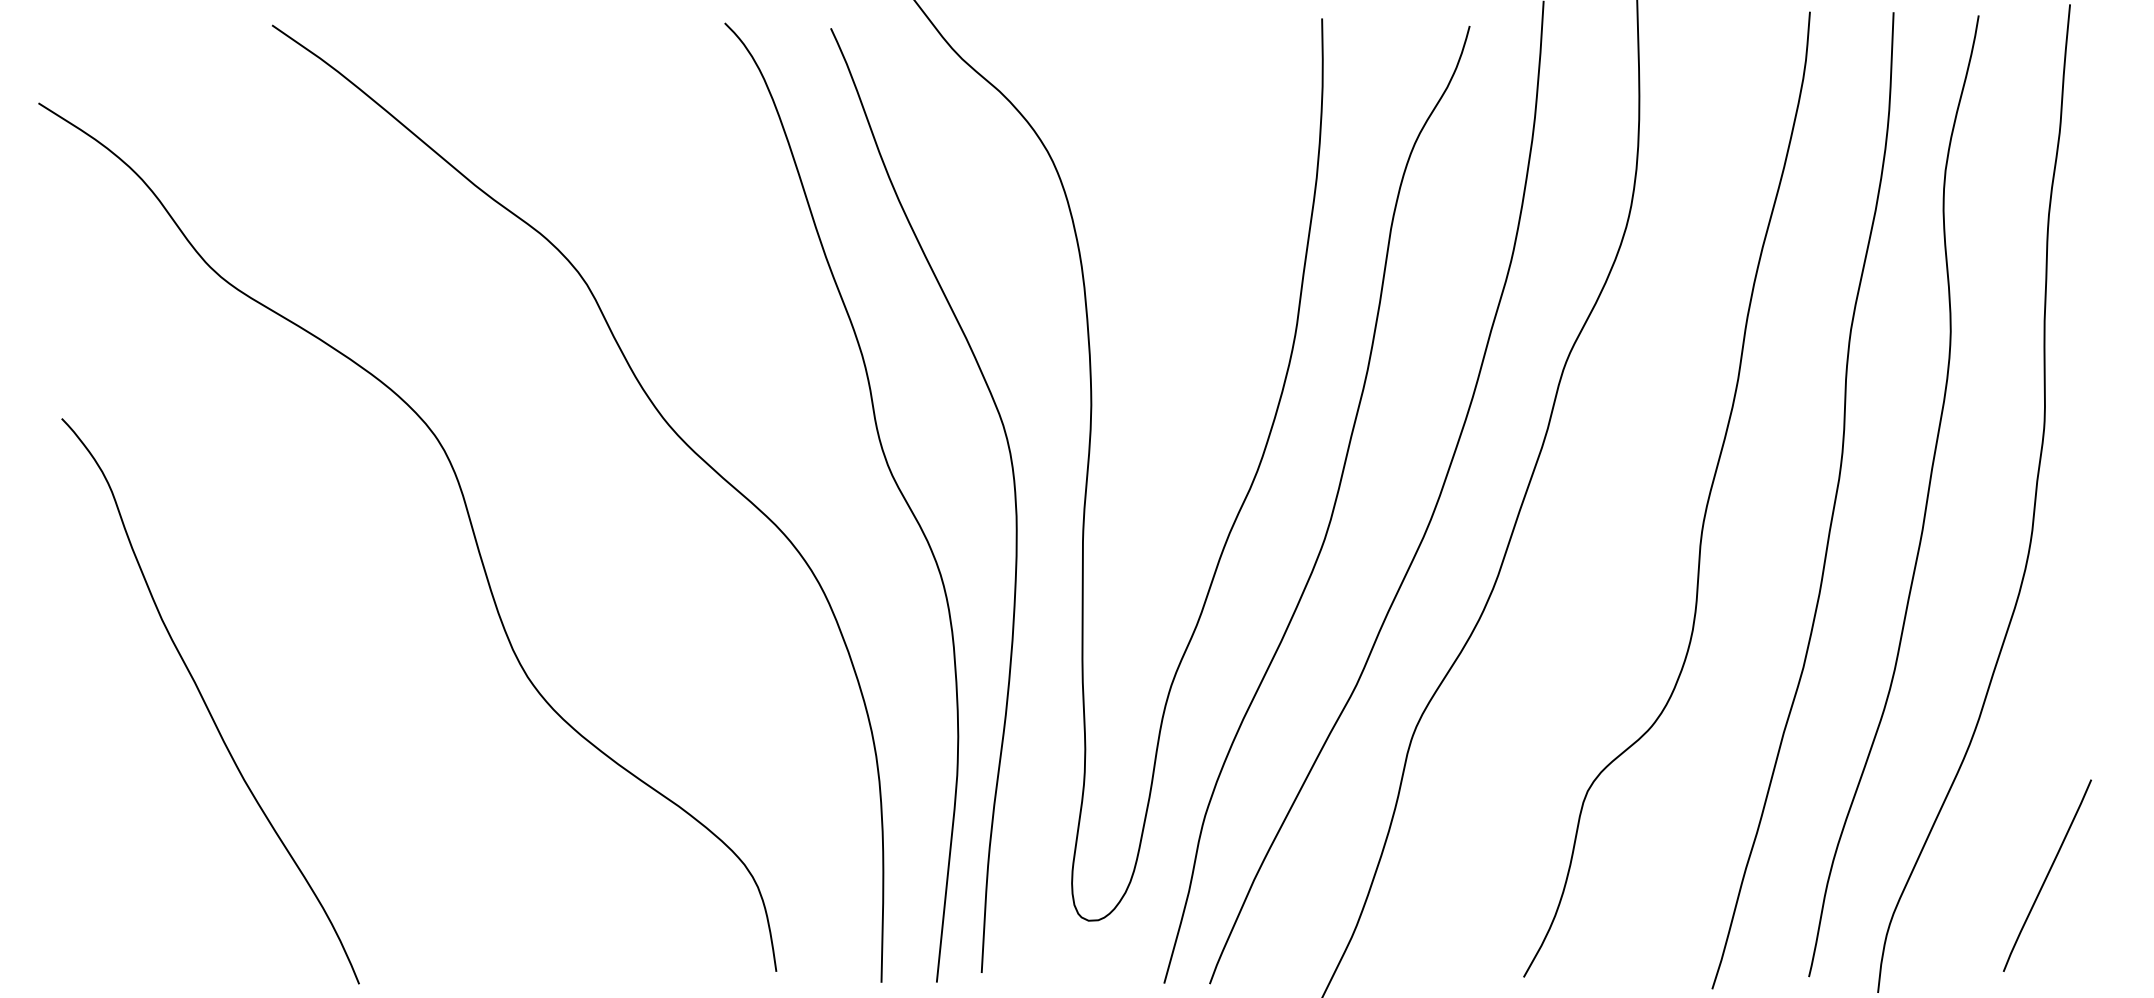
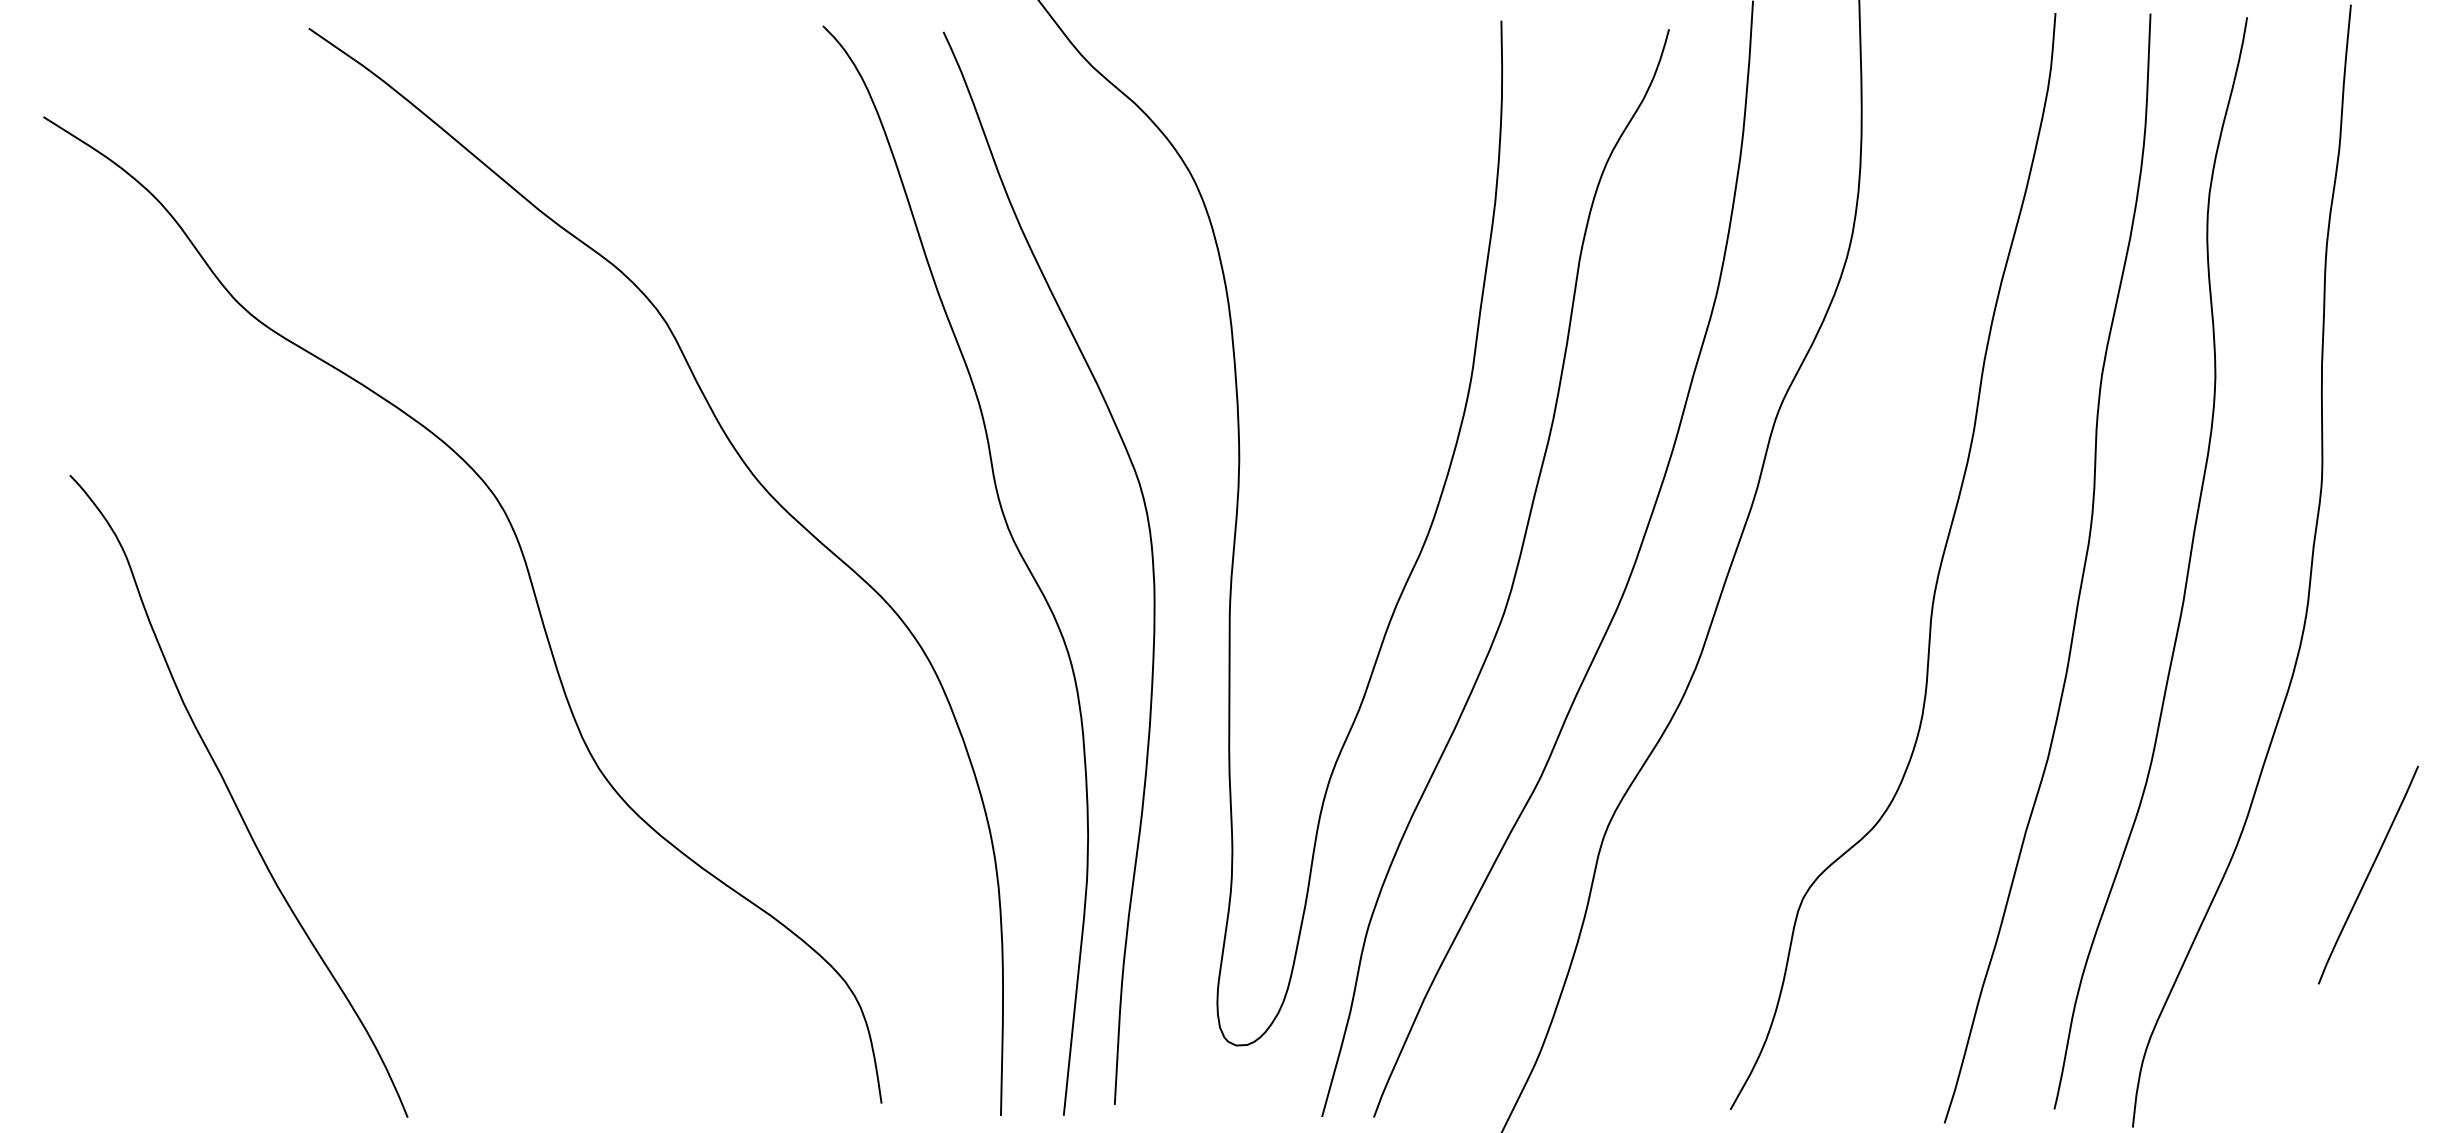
curve: (2046, 875) -> (2367, 874), moved

